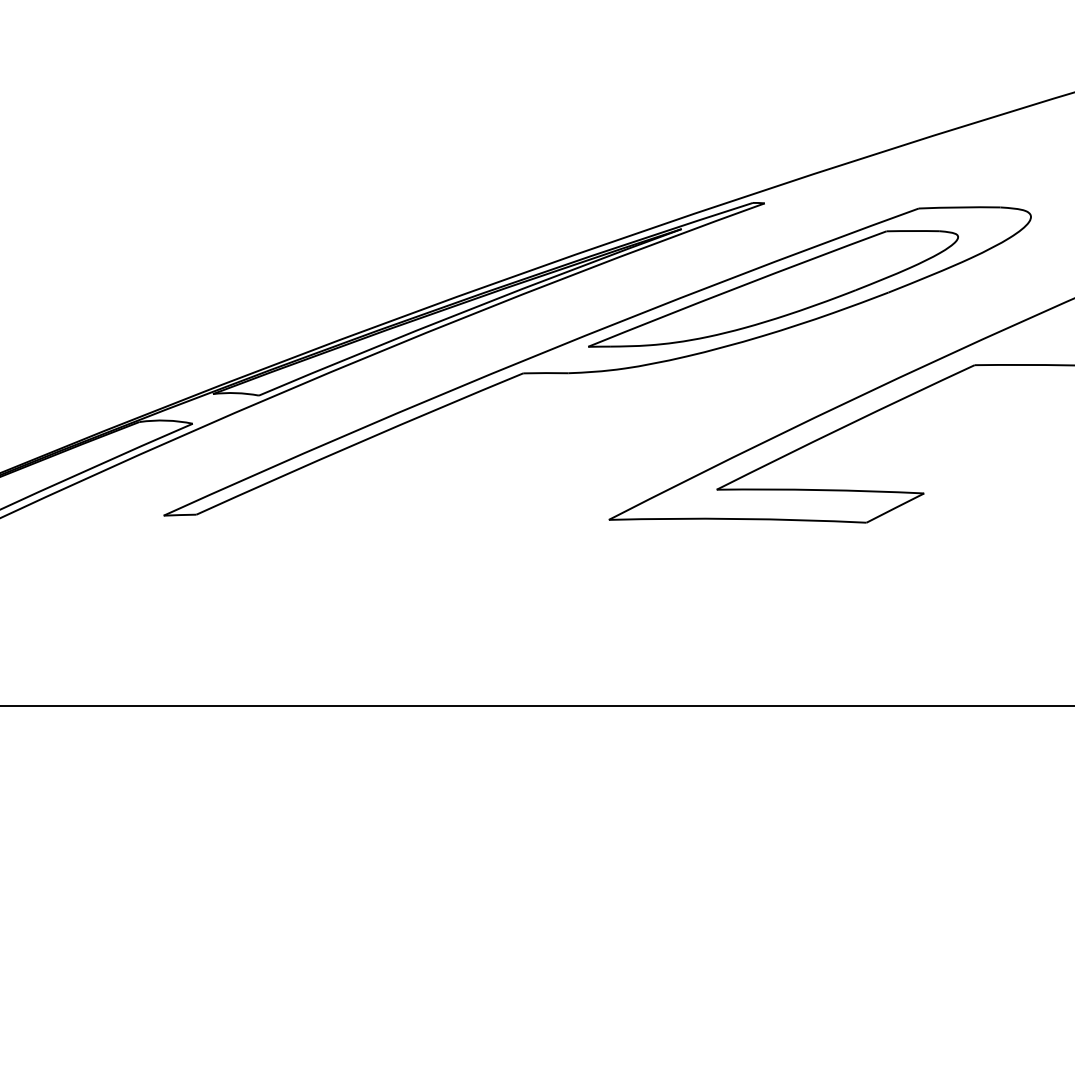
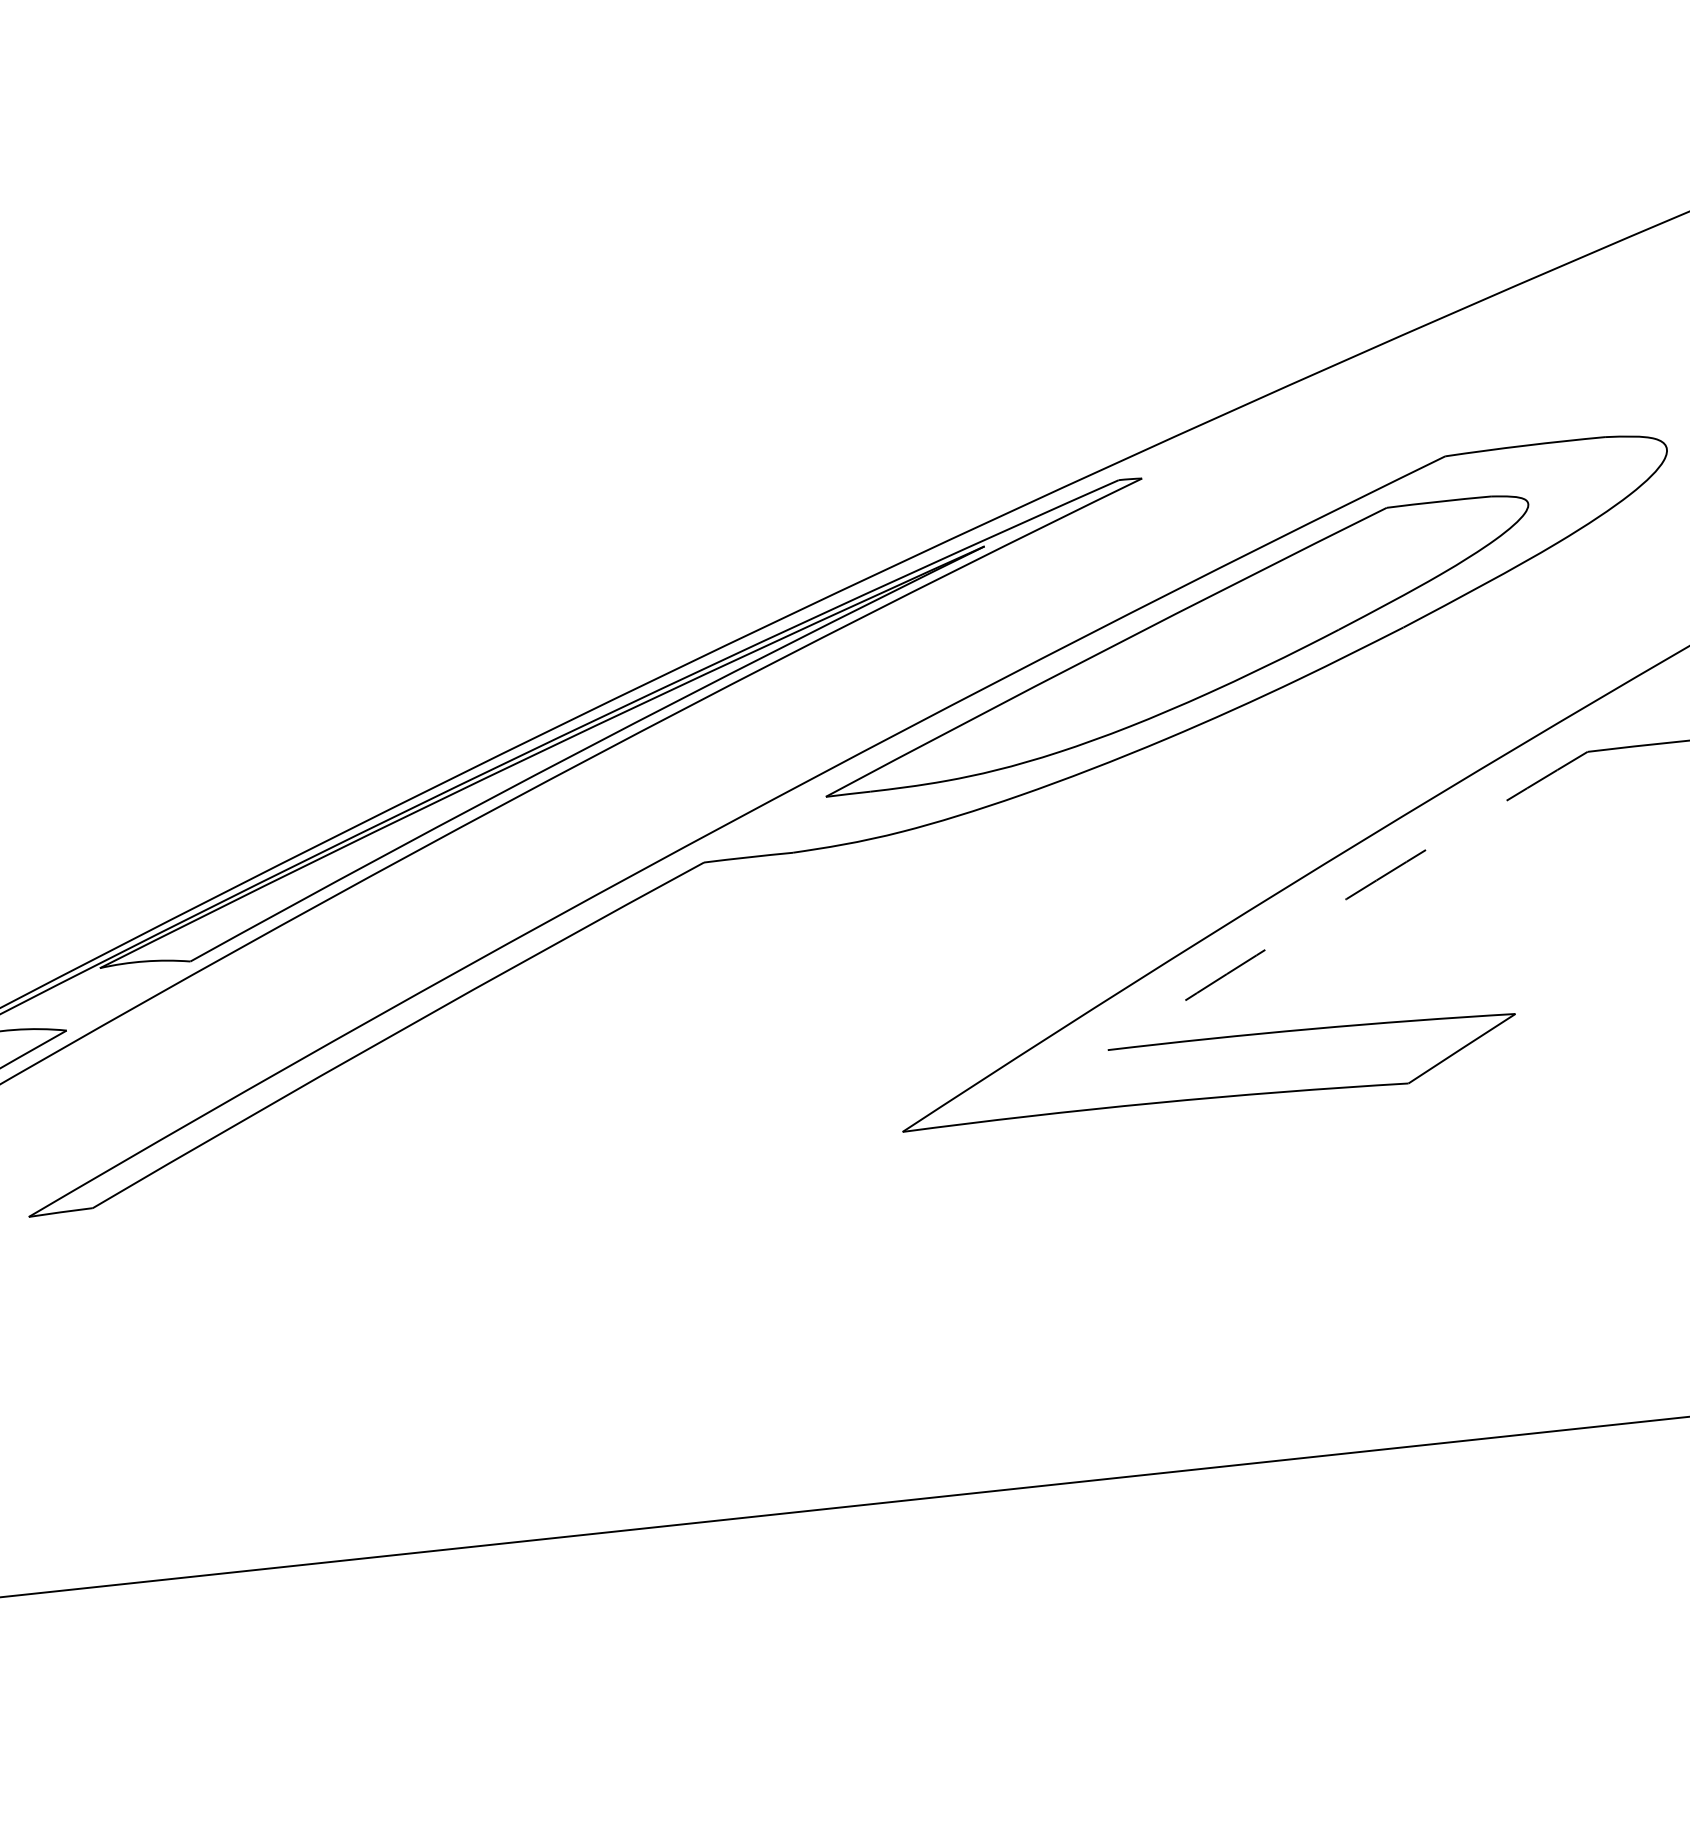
arc: (845, 426) -> (1347, 899), solid -> dashed

